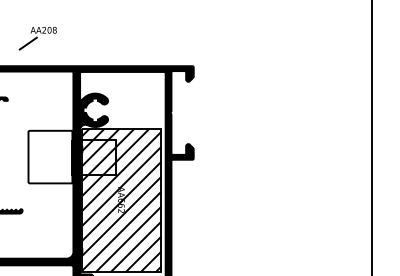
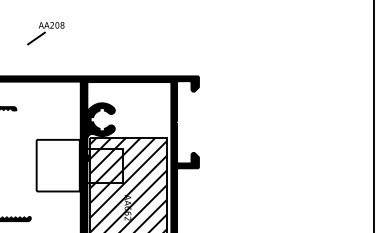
part: (37, 38) -> (45, 33), moved

